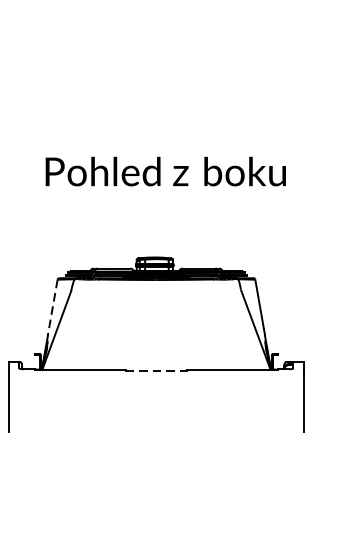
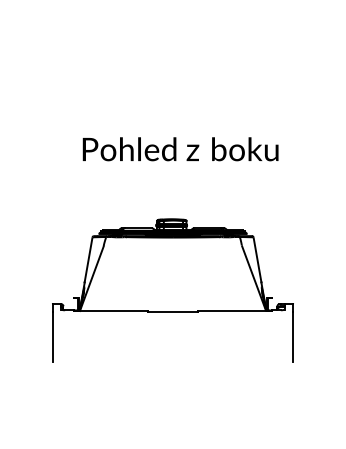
line: (52, 308) -> (88, 260), dashed -> solid
line: (157, 370) -> (173, 311), dashed -> solid

